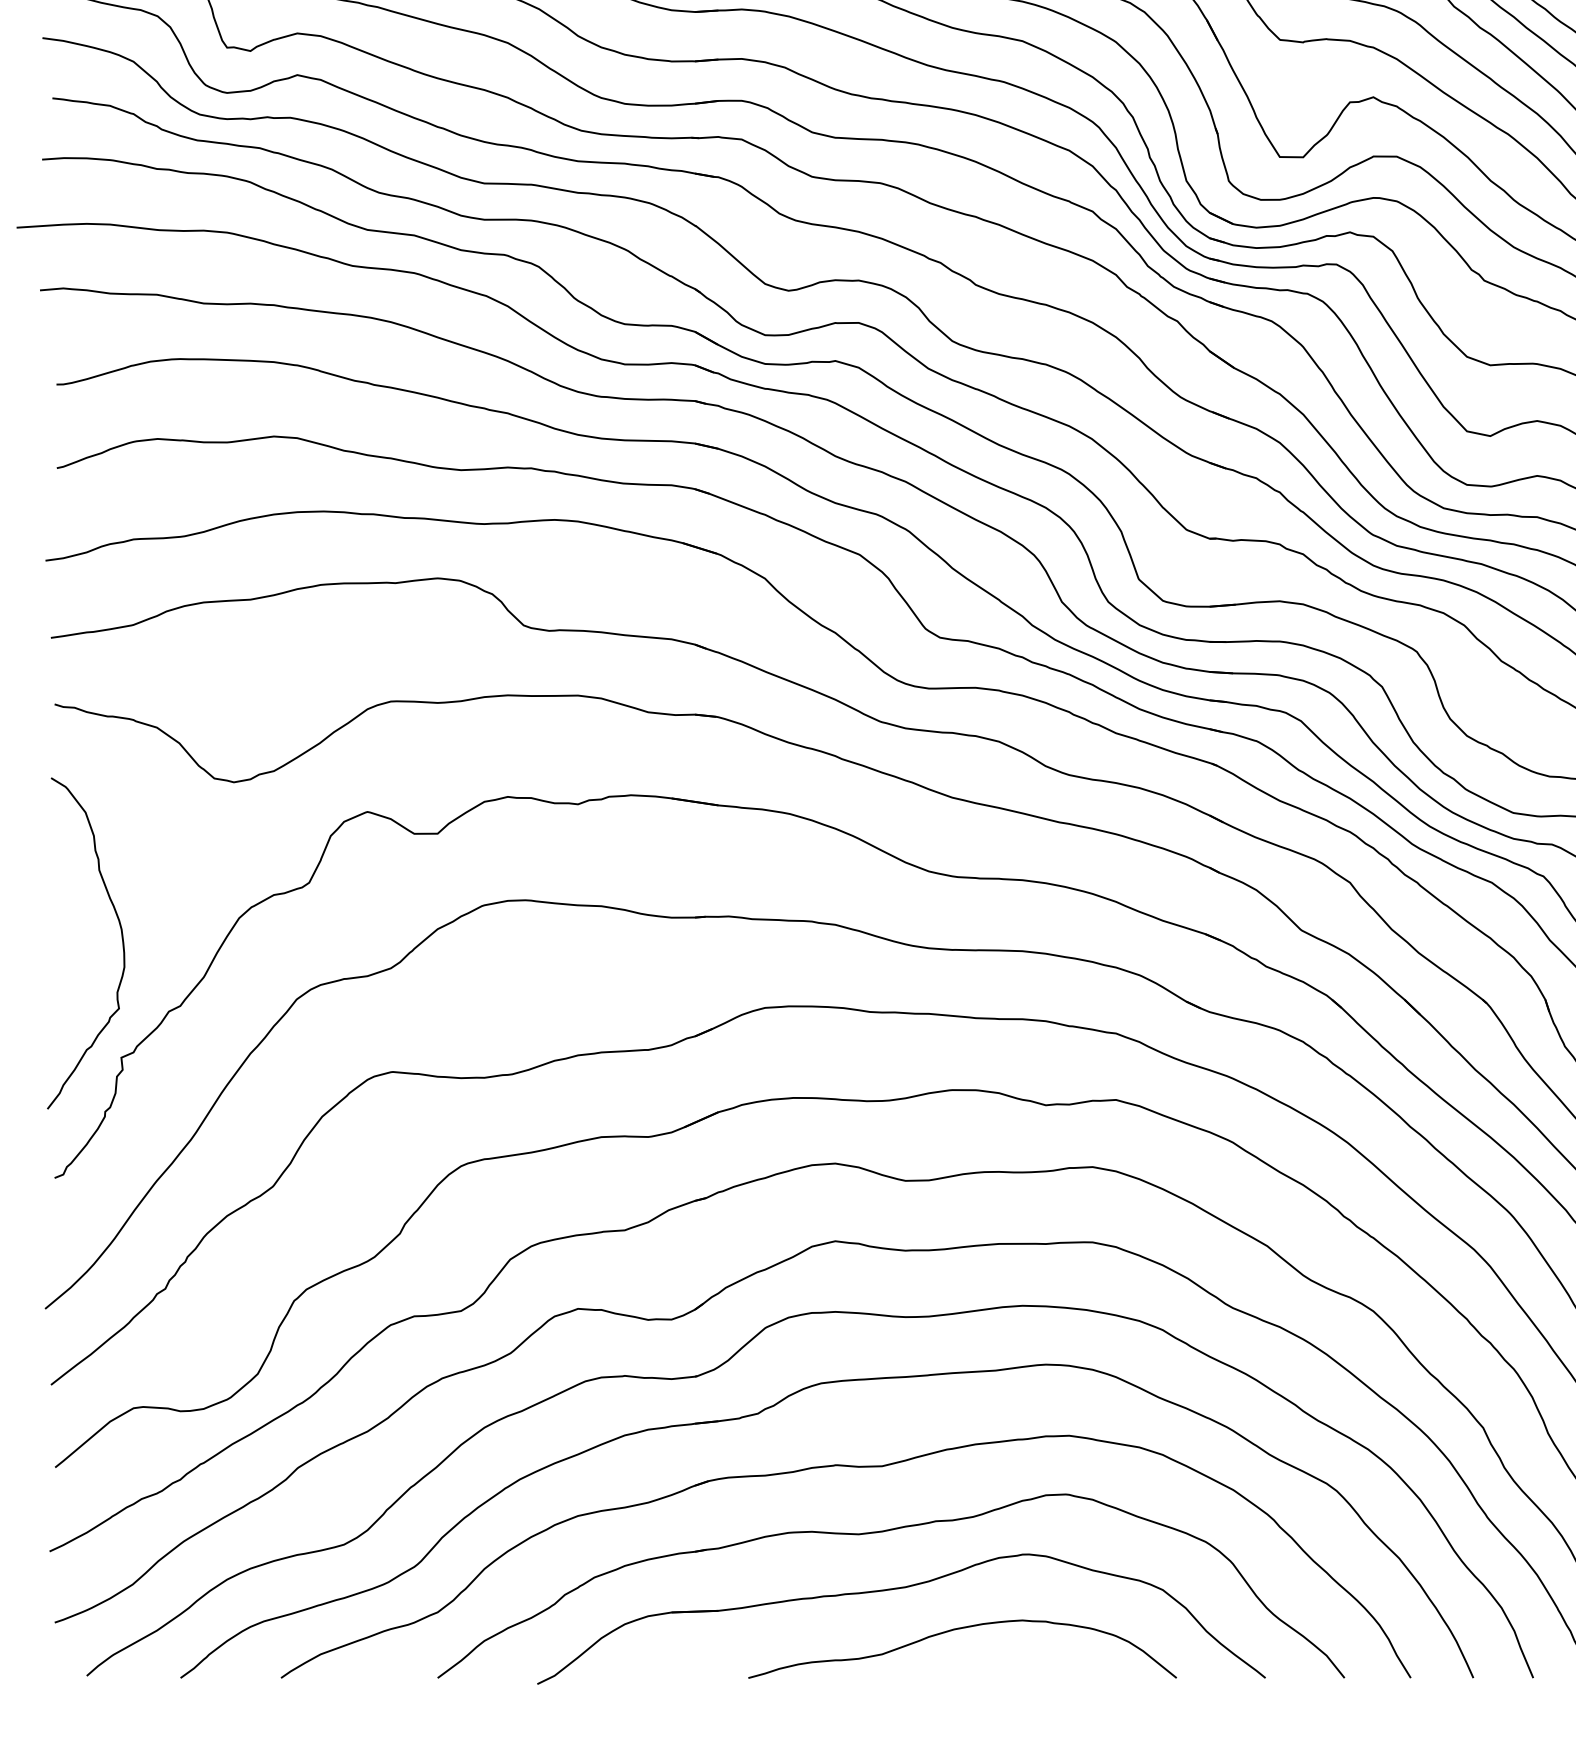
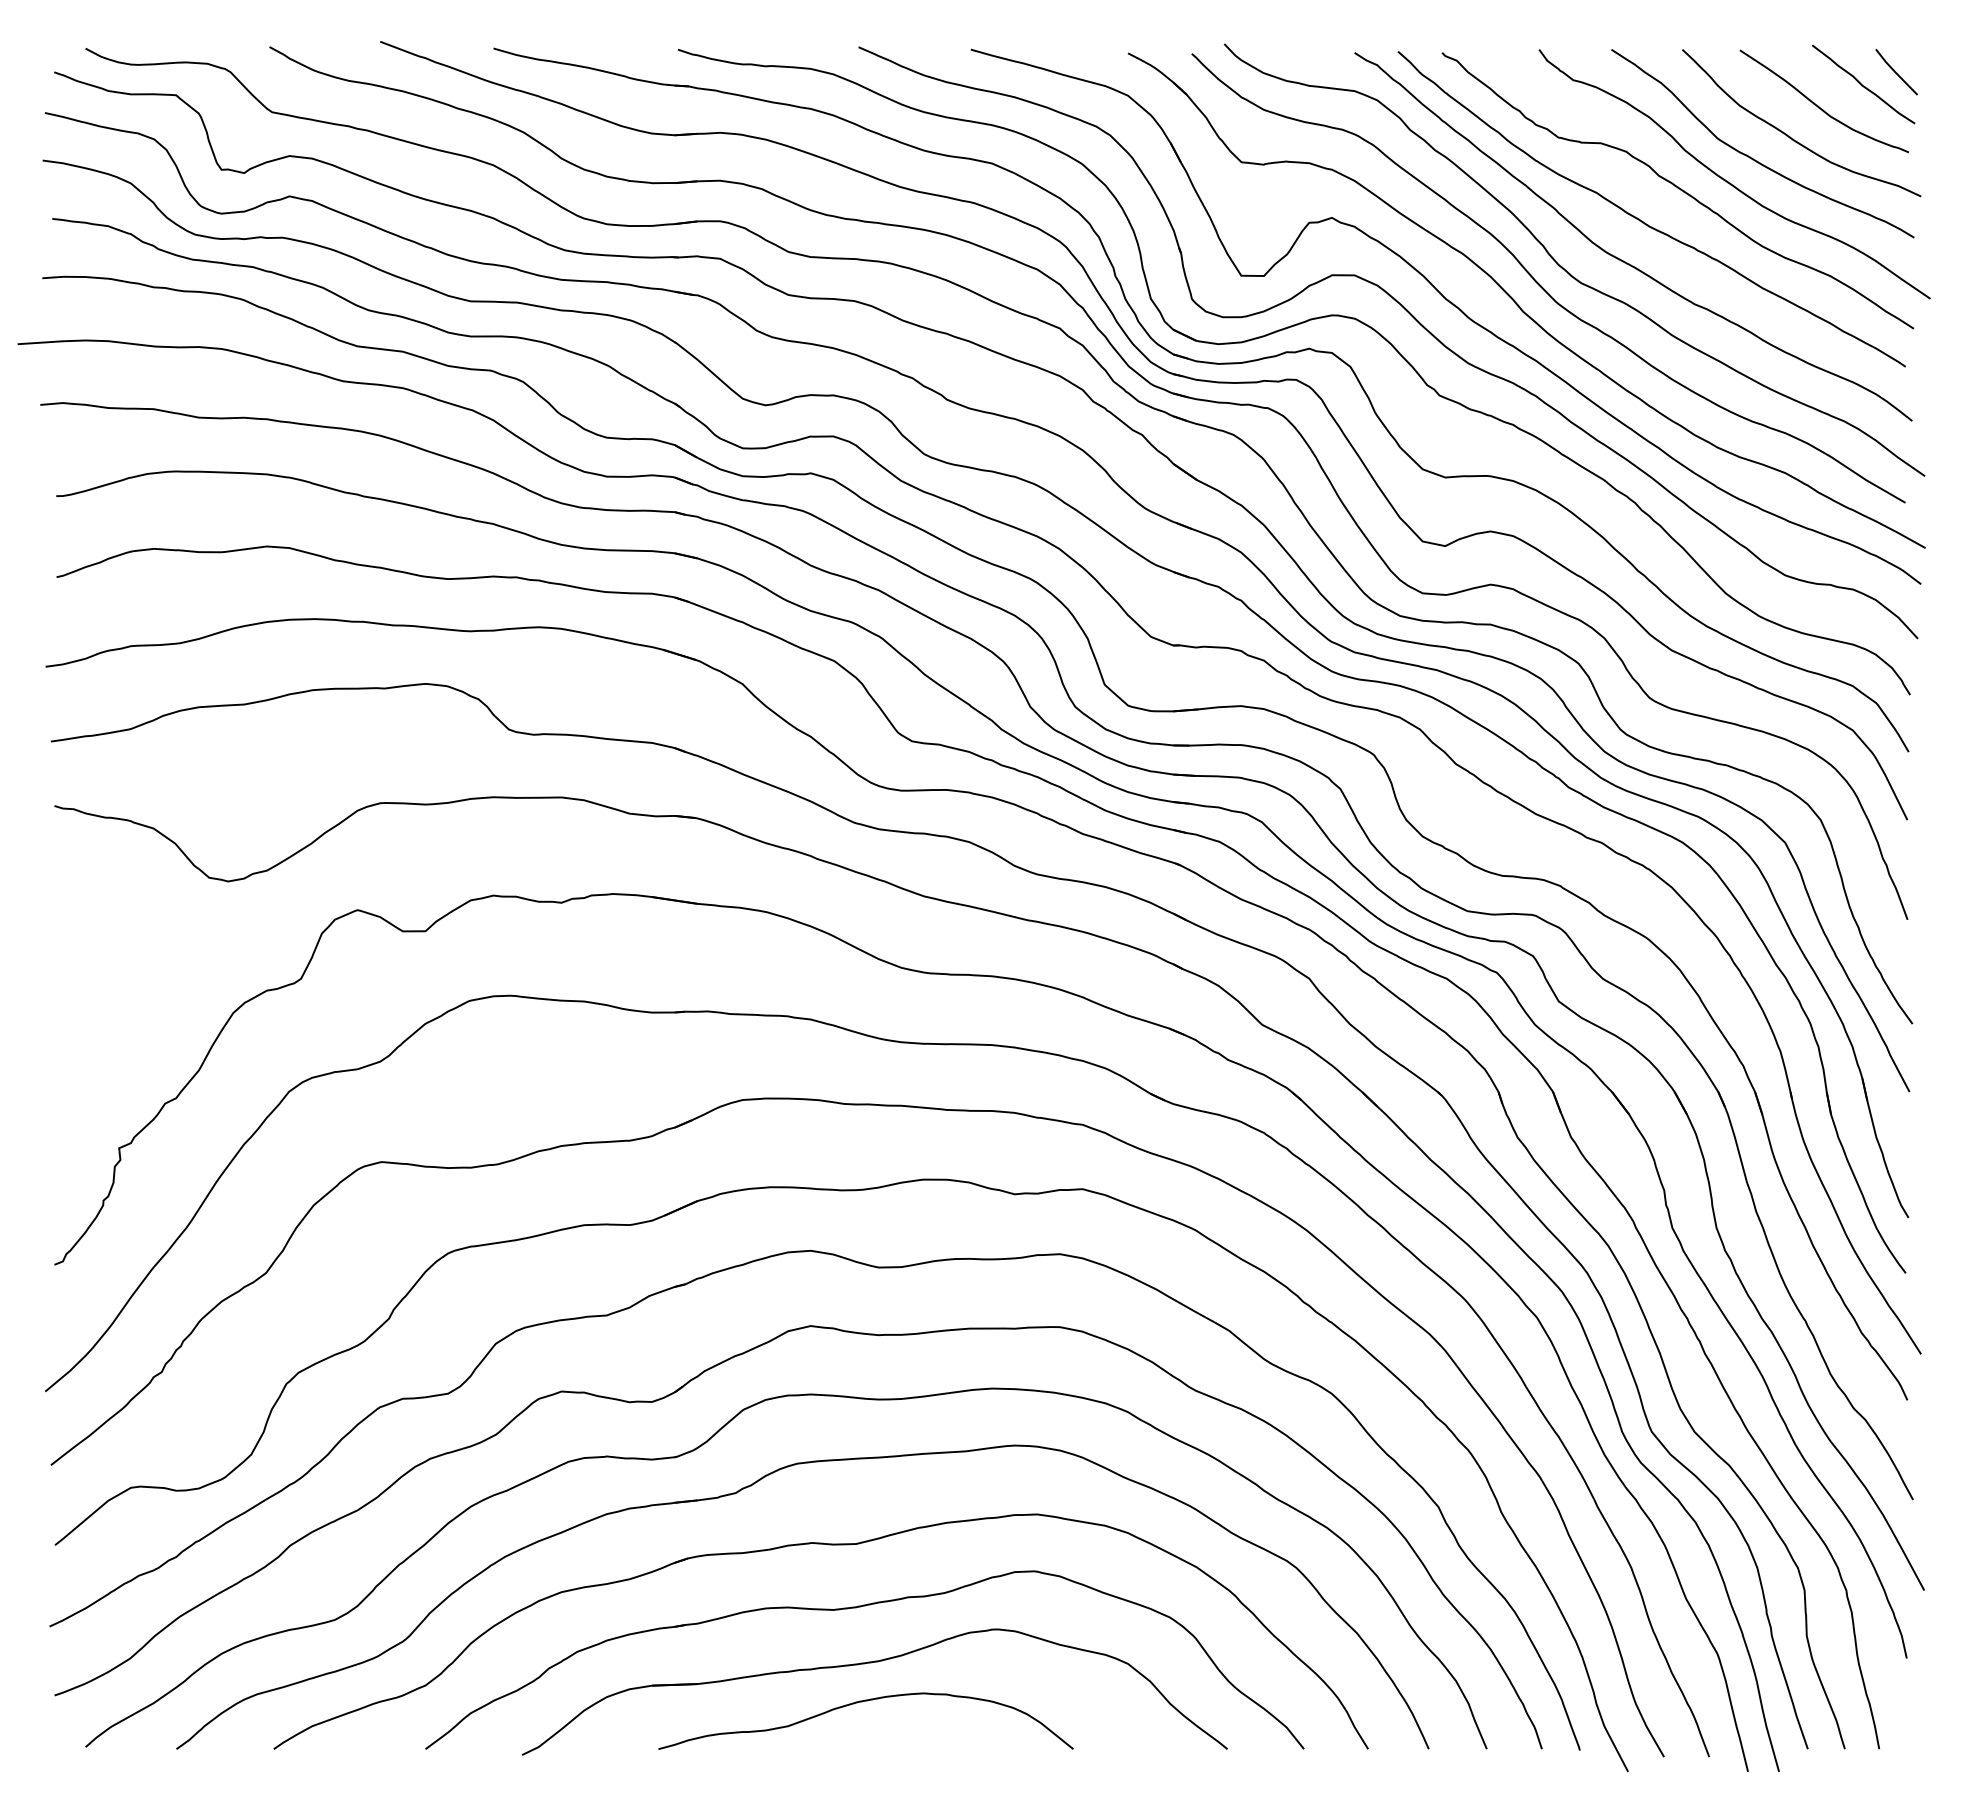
curve: (121, 941) -> (119, 1035), removed
curve: (958, 1629) -> (862, 1702), moved

